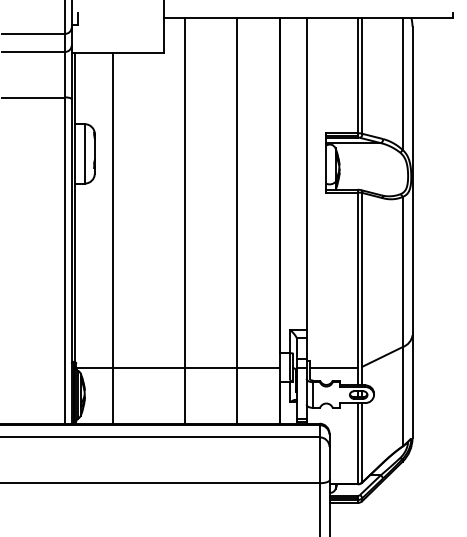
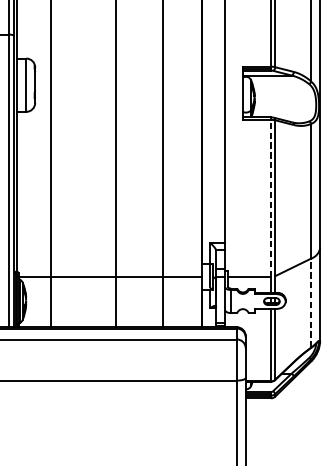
line: (357, 280) -> (270, 198), solid -> dashed
line: (402, 396) -> (311, 302), solid -> dashed

